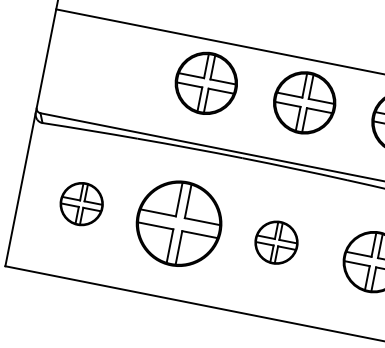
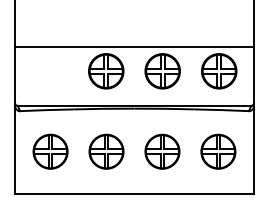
part: (81, 203) -> (50, 151), size x1.43
part: (179, 223) -> (106, 151), size x0.71
part: (276, 242) -> (162, 151), size x1.43

